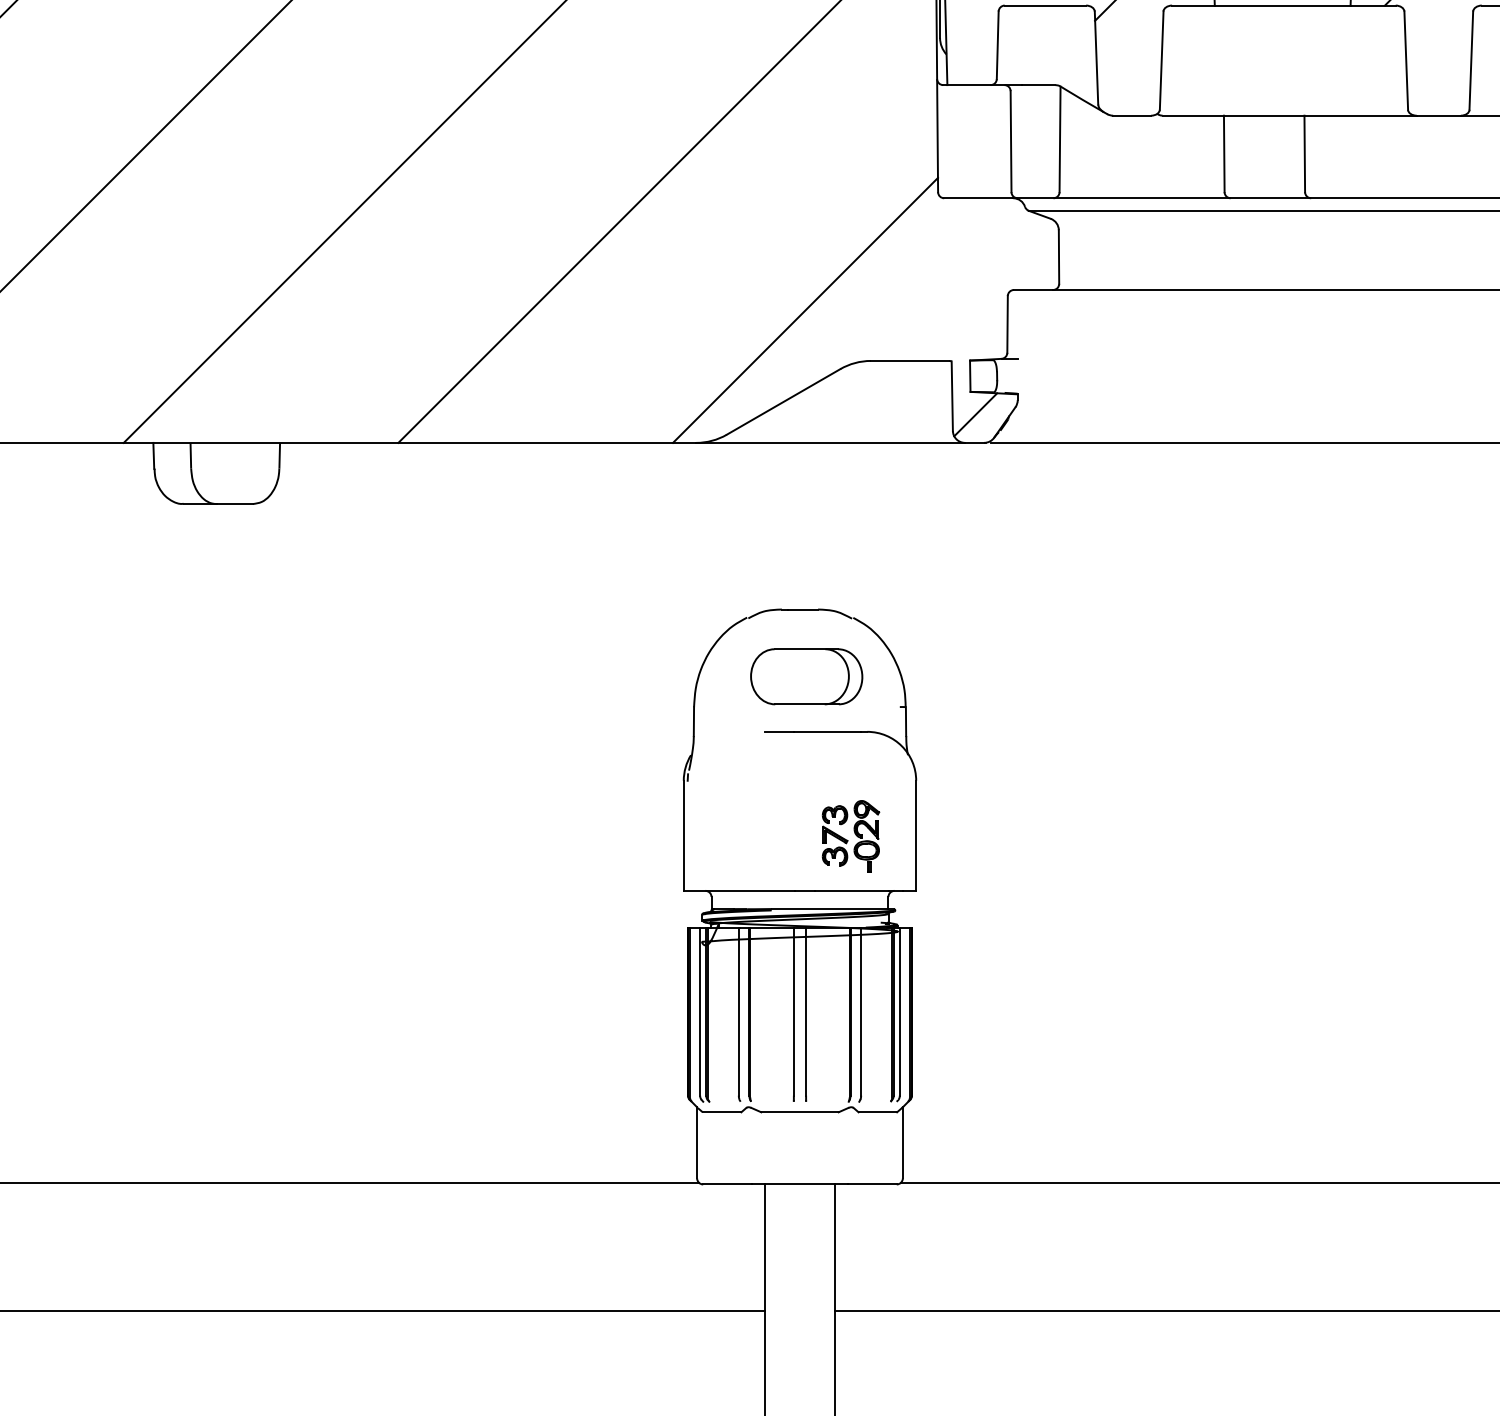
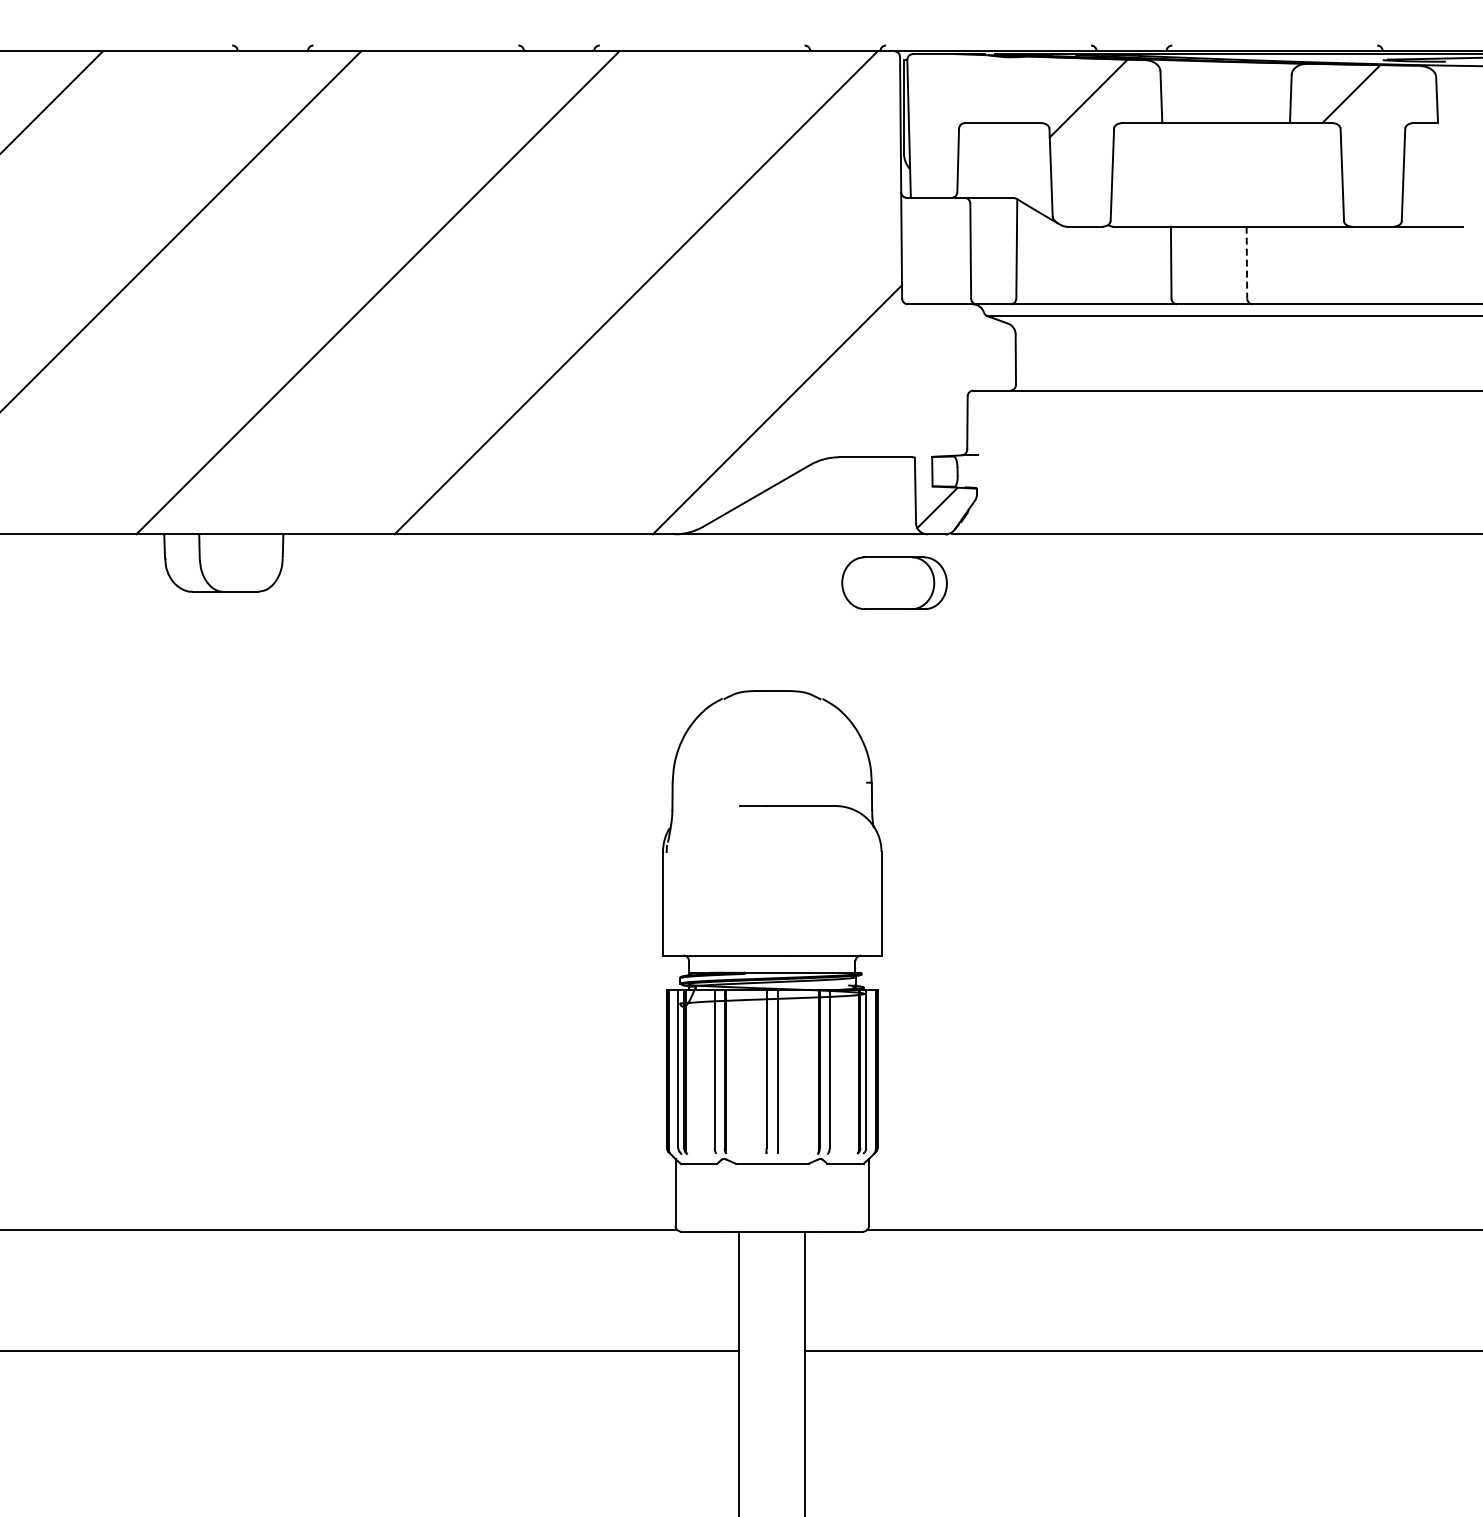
line: (1304, 153) -> (1246, 262), solid -> dashed
part: (806, 675) -> (894, 582), moved
part: (850, 836) -> (819, 904), removed

